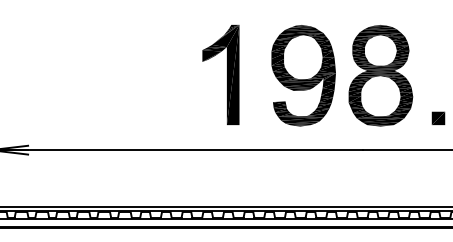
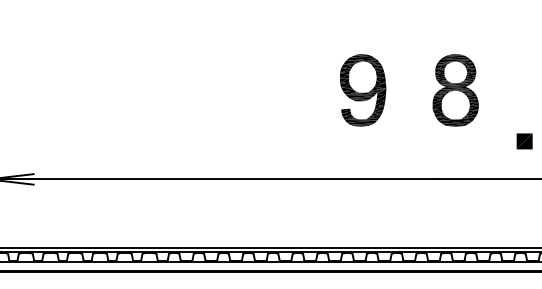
part: (226, 75) -> (271, 89), removed
part: (302, 75) -> (362, 90), size x0.6
part: (380, 75) -> (455, 90), size x0.6

